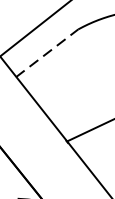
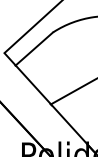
line: (47, 52) -> (34, 48), dashed -> solid

